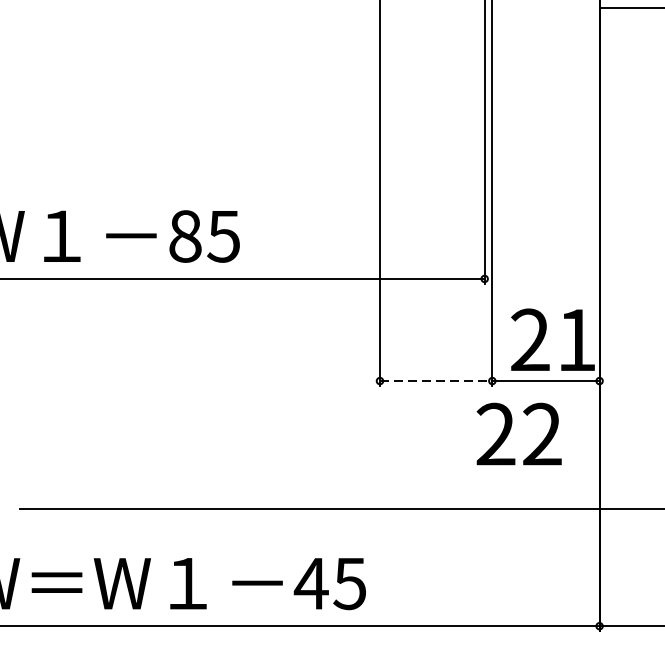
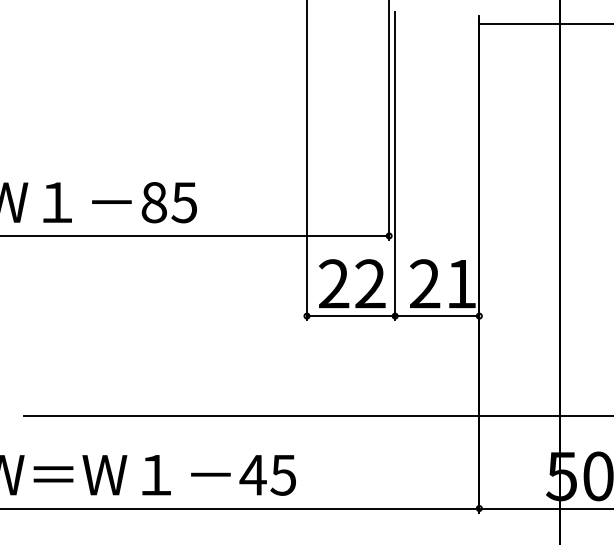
line: (436, 381) -> (351, 316), dashed -> solid
text: (519, 433) -> (352, 283), moved

